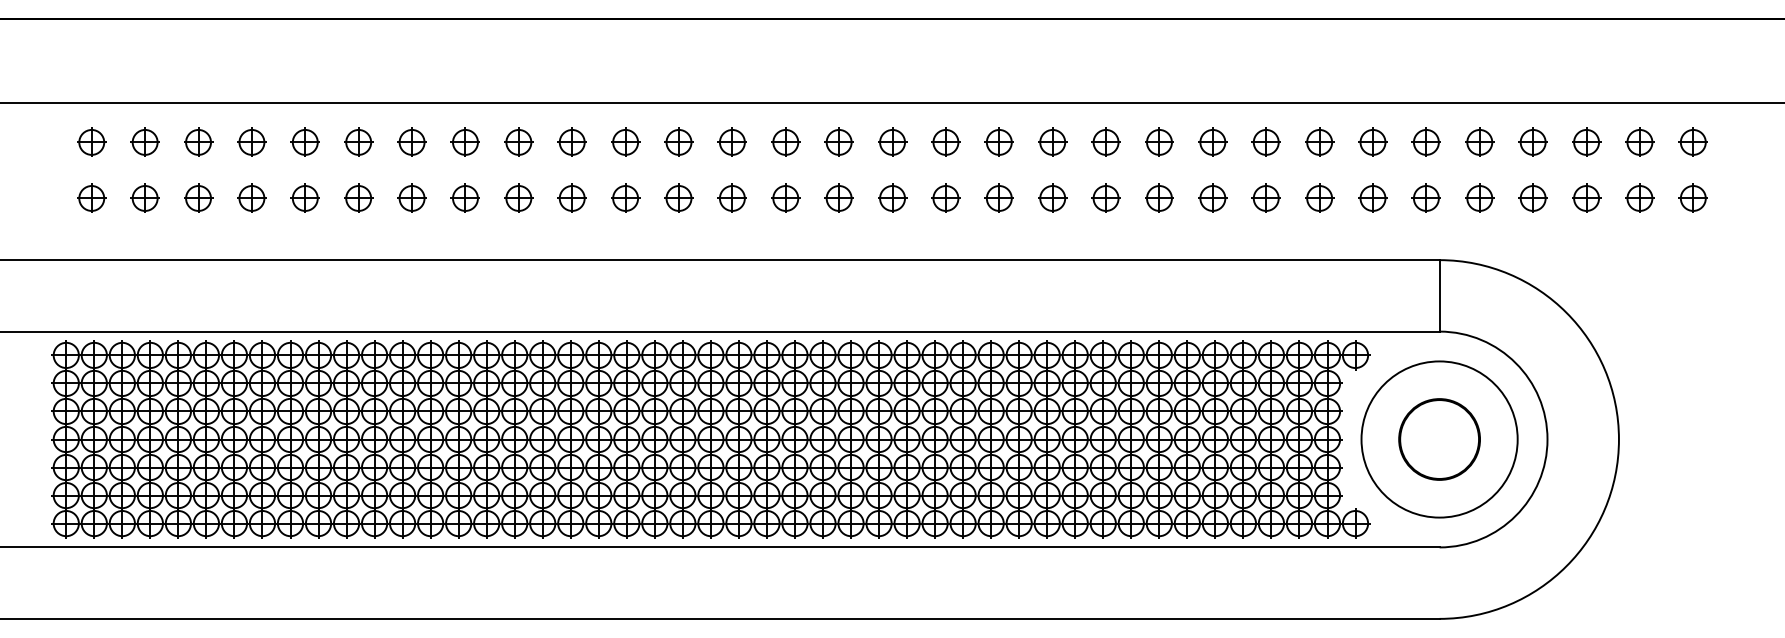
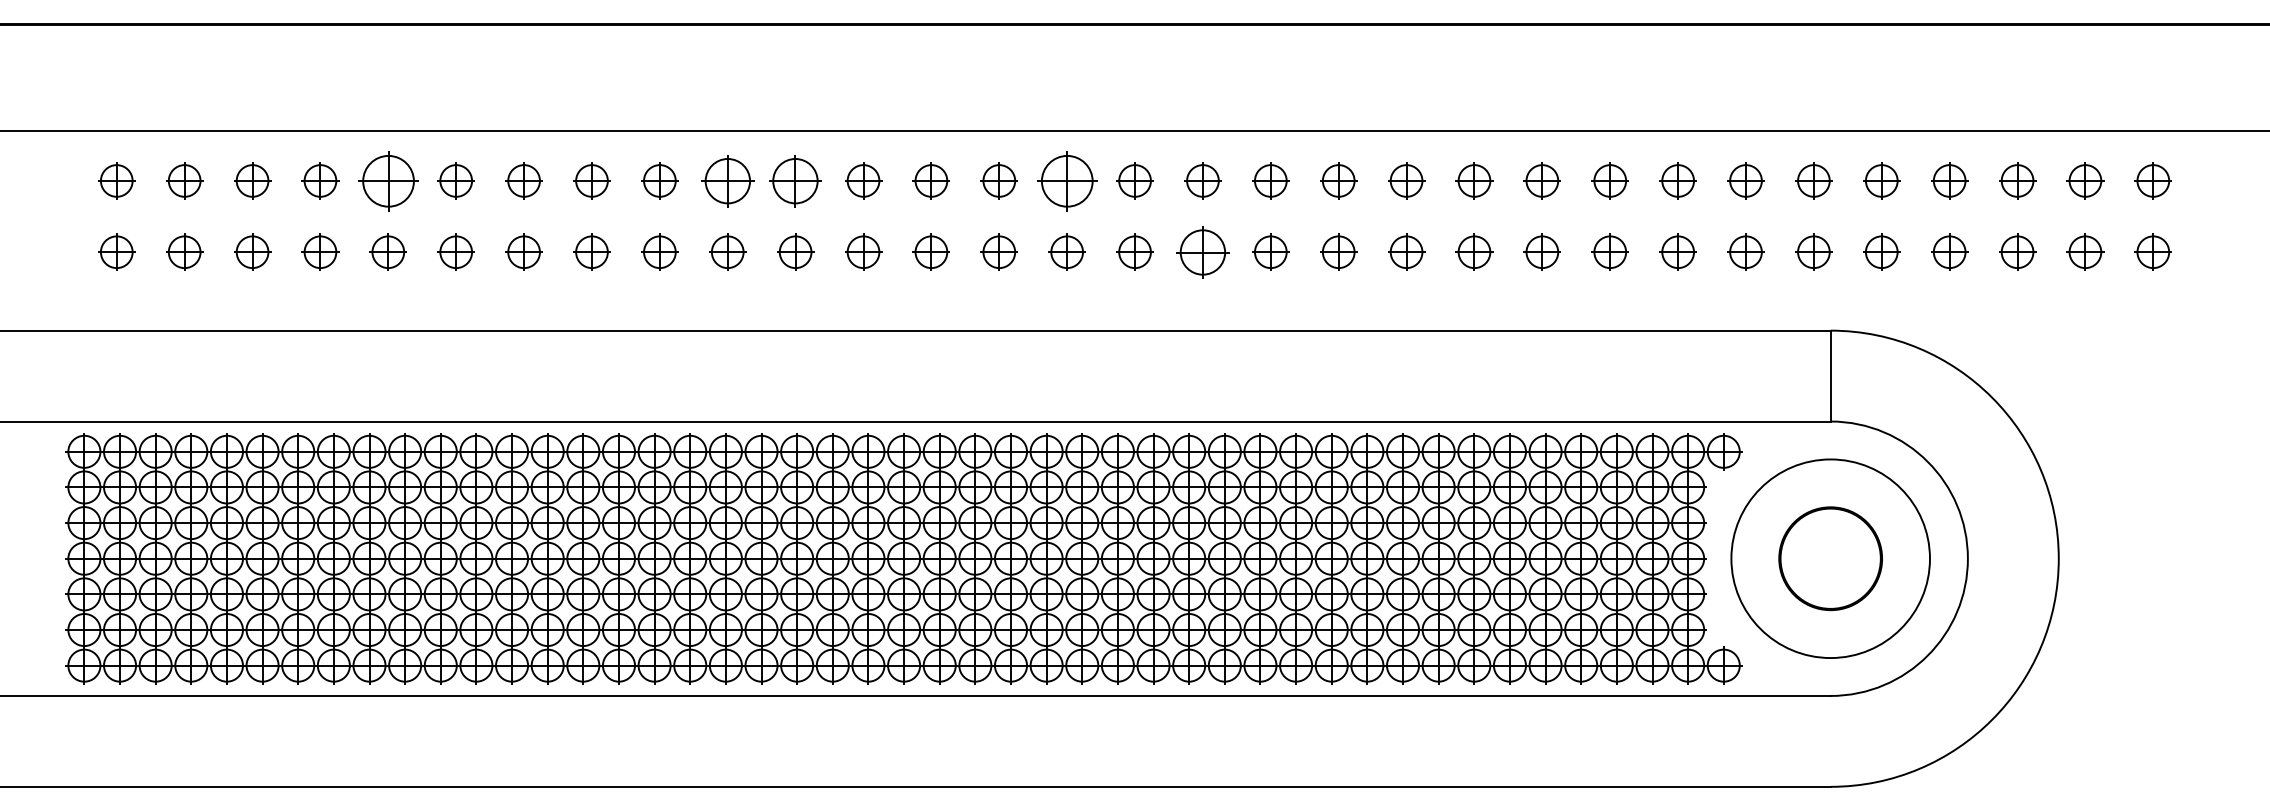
part: (304, 141) -> (387, 179), size x1.6
part: (571, 141) -> (726, 179), size x1.4
part: (625, 141) -> (795, 179), size x1.4
part: (838, 141) -> (1066, 179), size x1.6
part: (945, 197) -> (1202, 251), size x1.4

